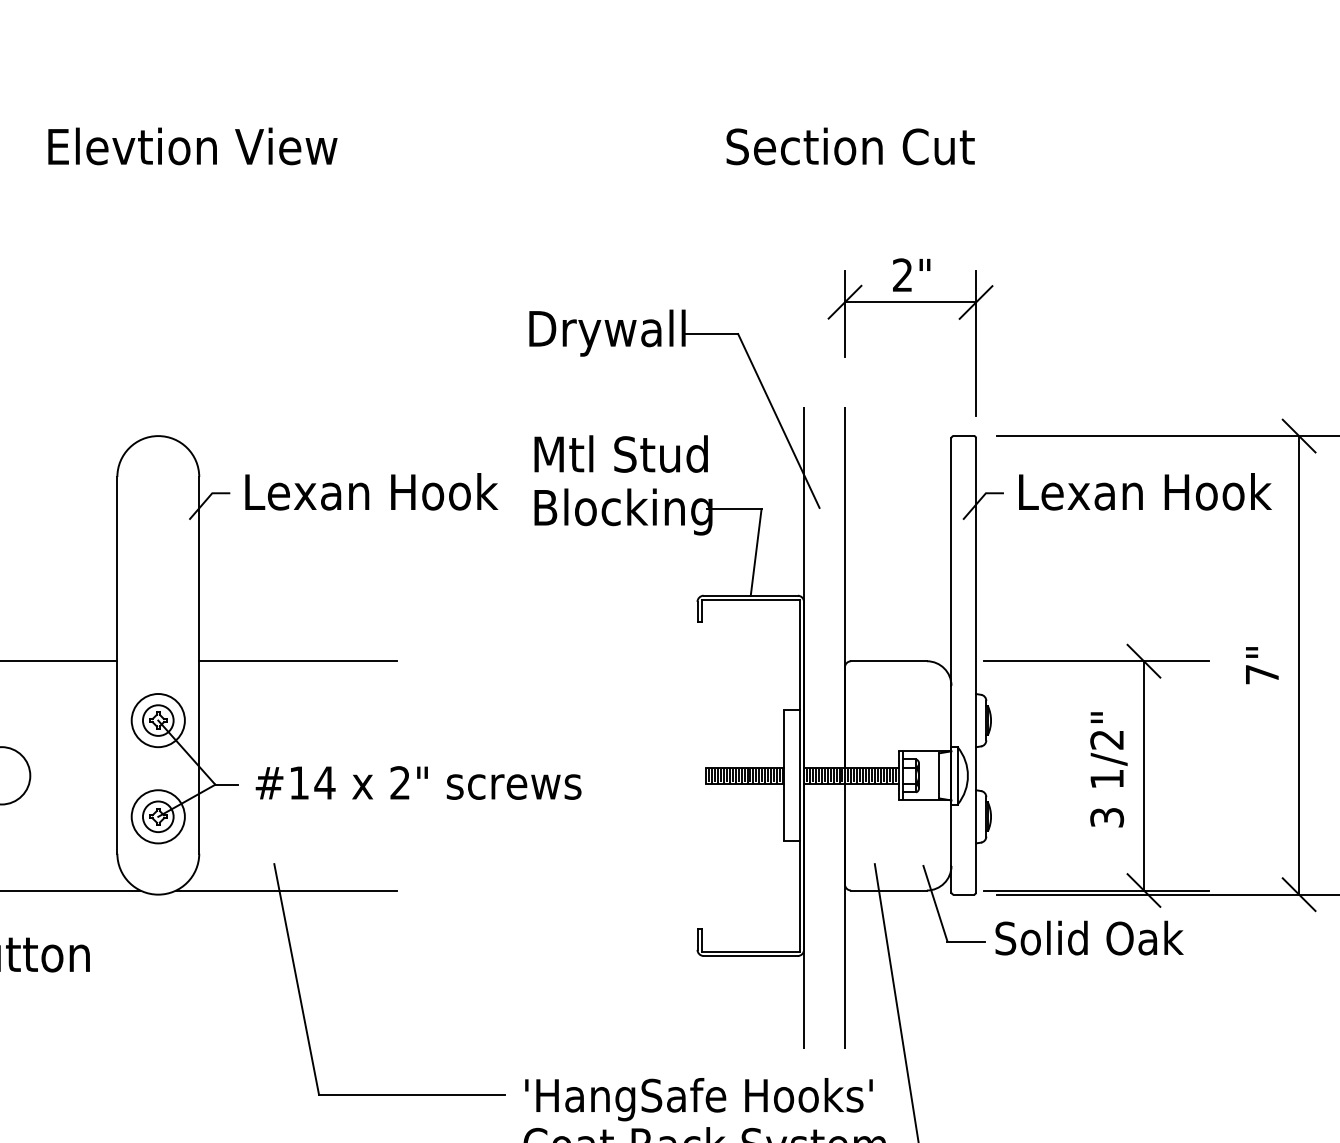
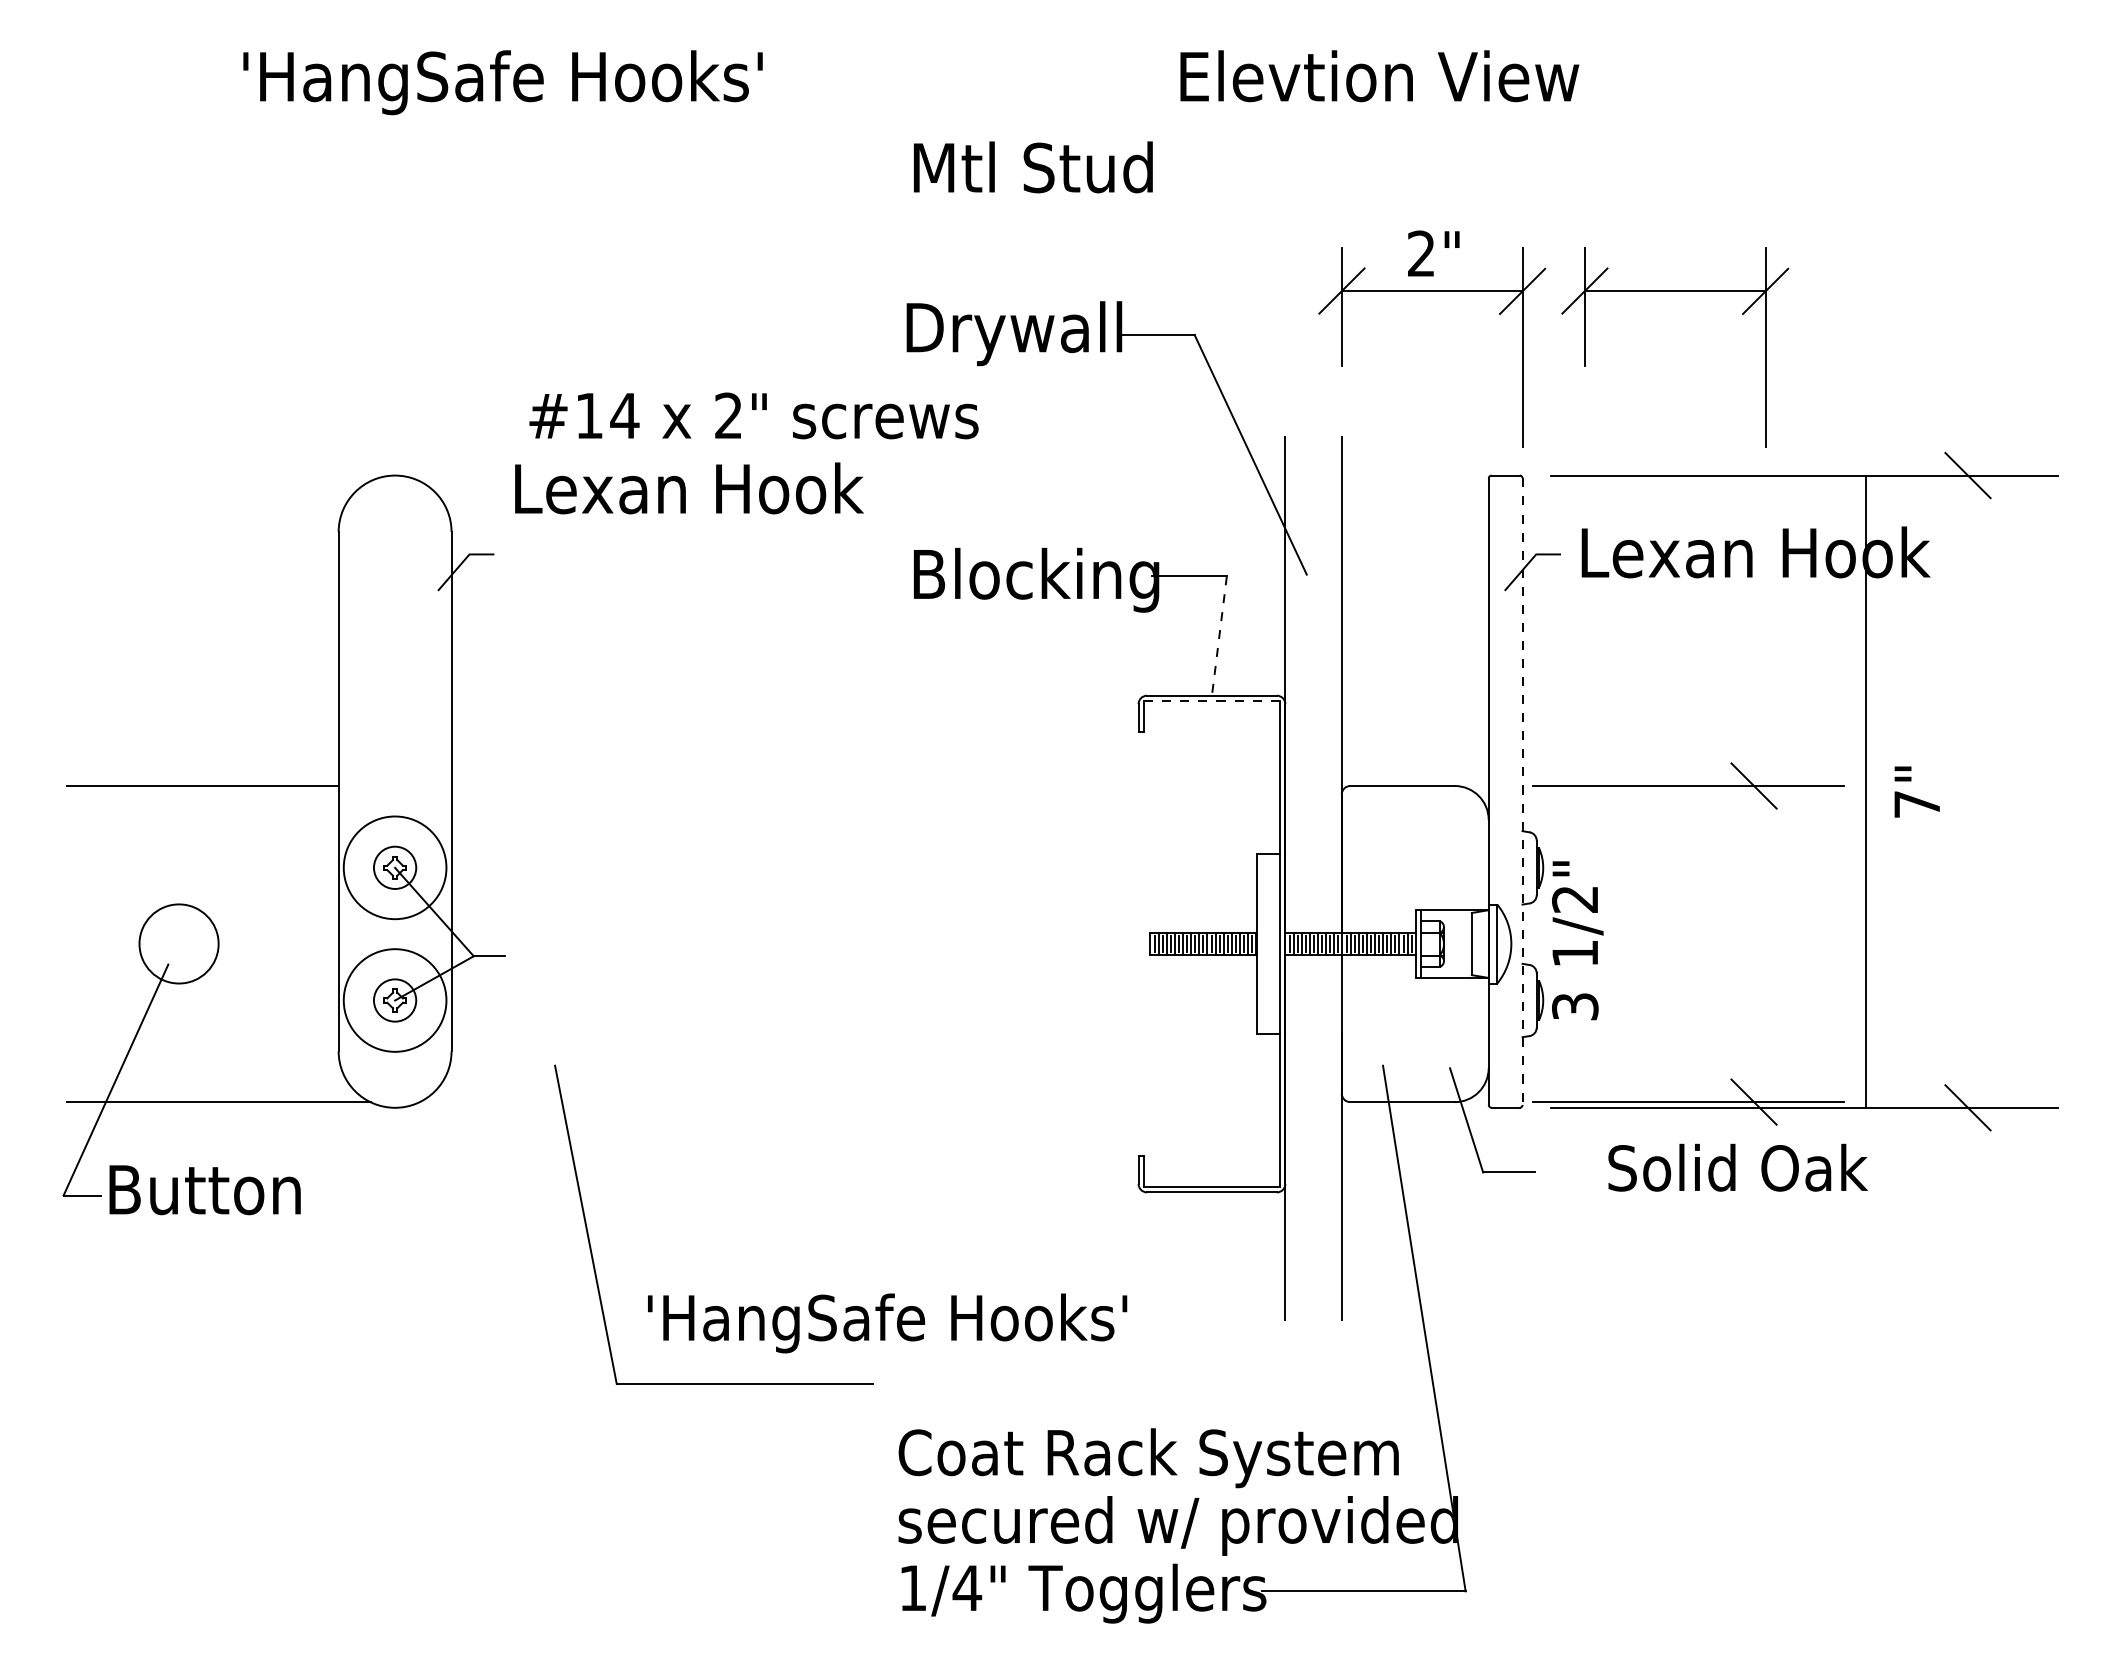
text: (871, 146) -> (1378, 76), Section Cut -> Elevtion View
text: (236, 150) -> (502, 82), Elevtion View -> 'HangSafe Hooks'
part: (1086, 302) -> (1675, 291), added
text: (621, 454) -> (1033, 167), moved
text: (371, 491) -> (689, 488), moved
line: (756, 552) -> (1219, 636), solid -> dashed
line: (750, 599) -> (1211, 701), solid -> dashed
line: (297, 661) -> (587, 786), removed
line: (976, 665) -> (1522, 792), solid -> dashed
line: (1299, 665) -> (1866, 791), moved
circle: (157, 720) -> (394, 867), size x1.4
text: (1108, 769) -> (1577, 940), moved
line: (1144, 776) -> (1754, 944), removed
text: (418, 782) -> (753, 415), moved
circle: (157, 816) -> (394, 1000), size x1.4
line: (286, 890) -> (571, 1102), removed
text: (1089, 937) -> (1737, 1167), moved
text: (698, 1099) -> (887, 1323), moved

